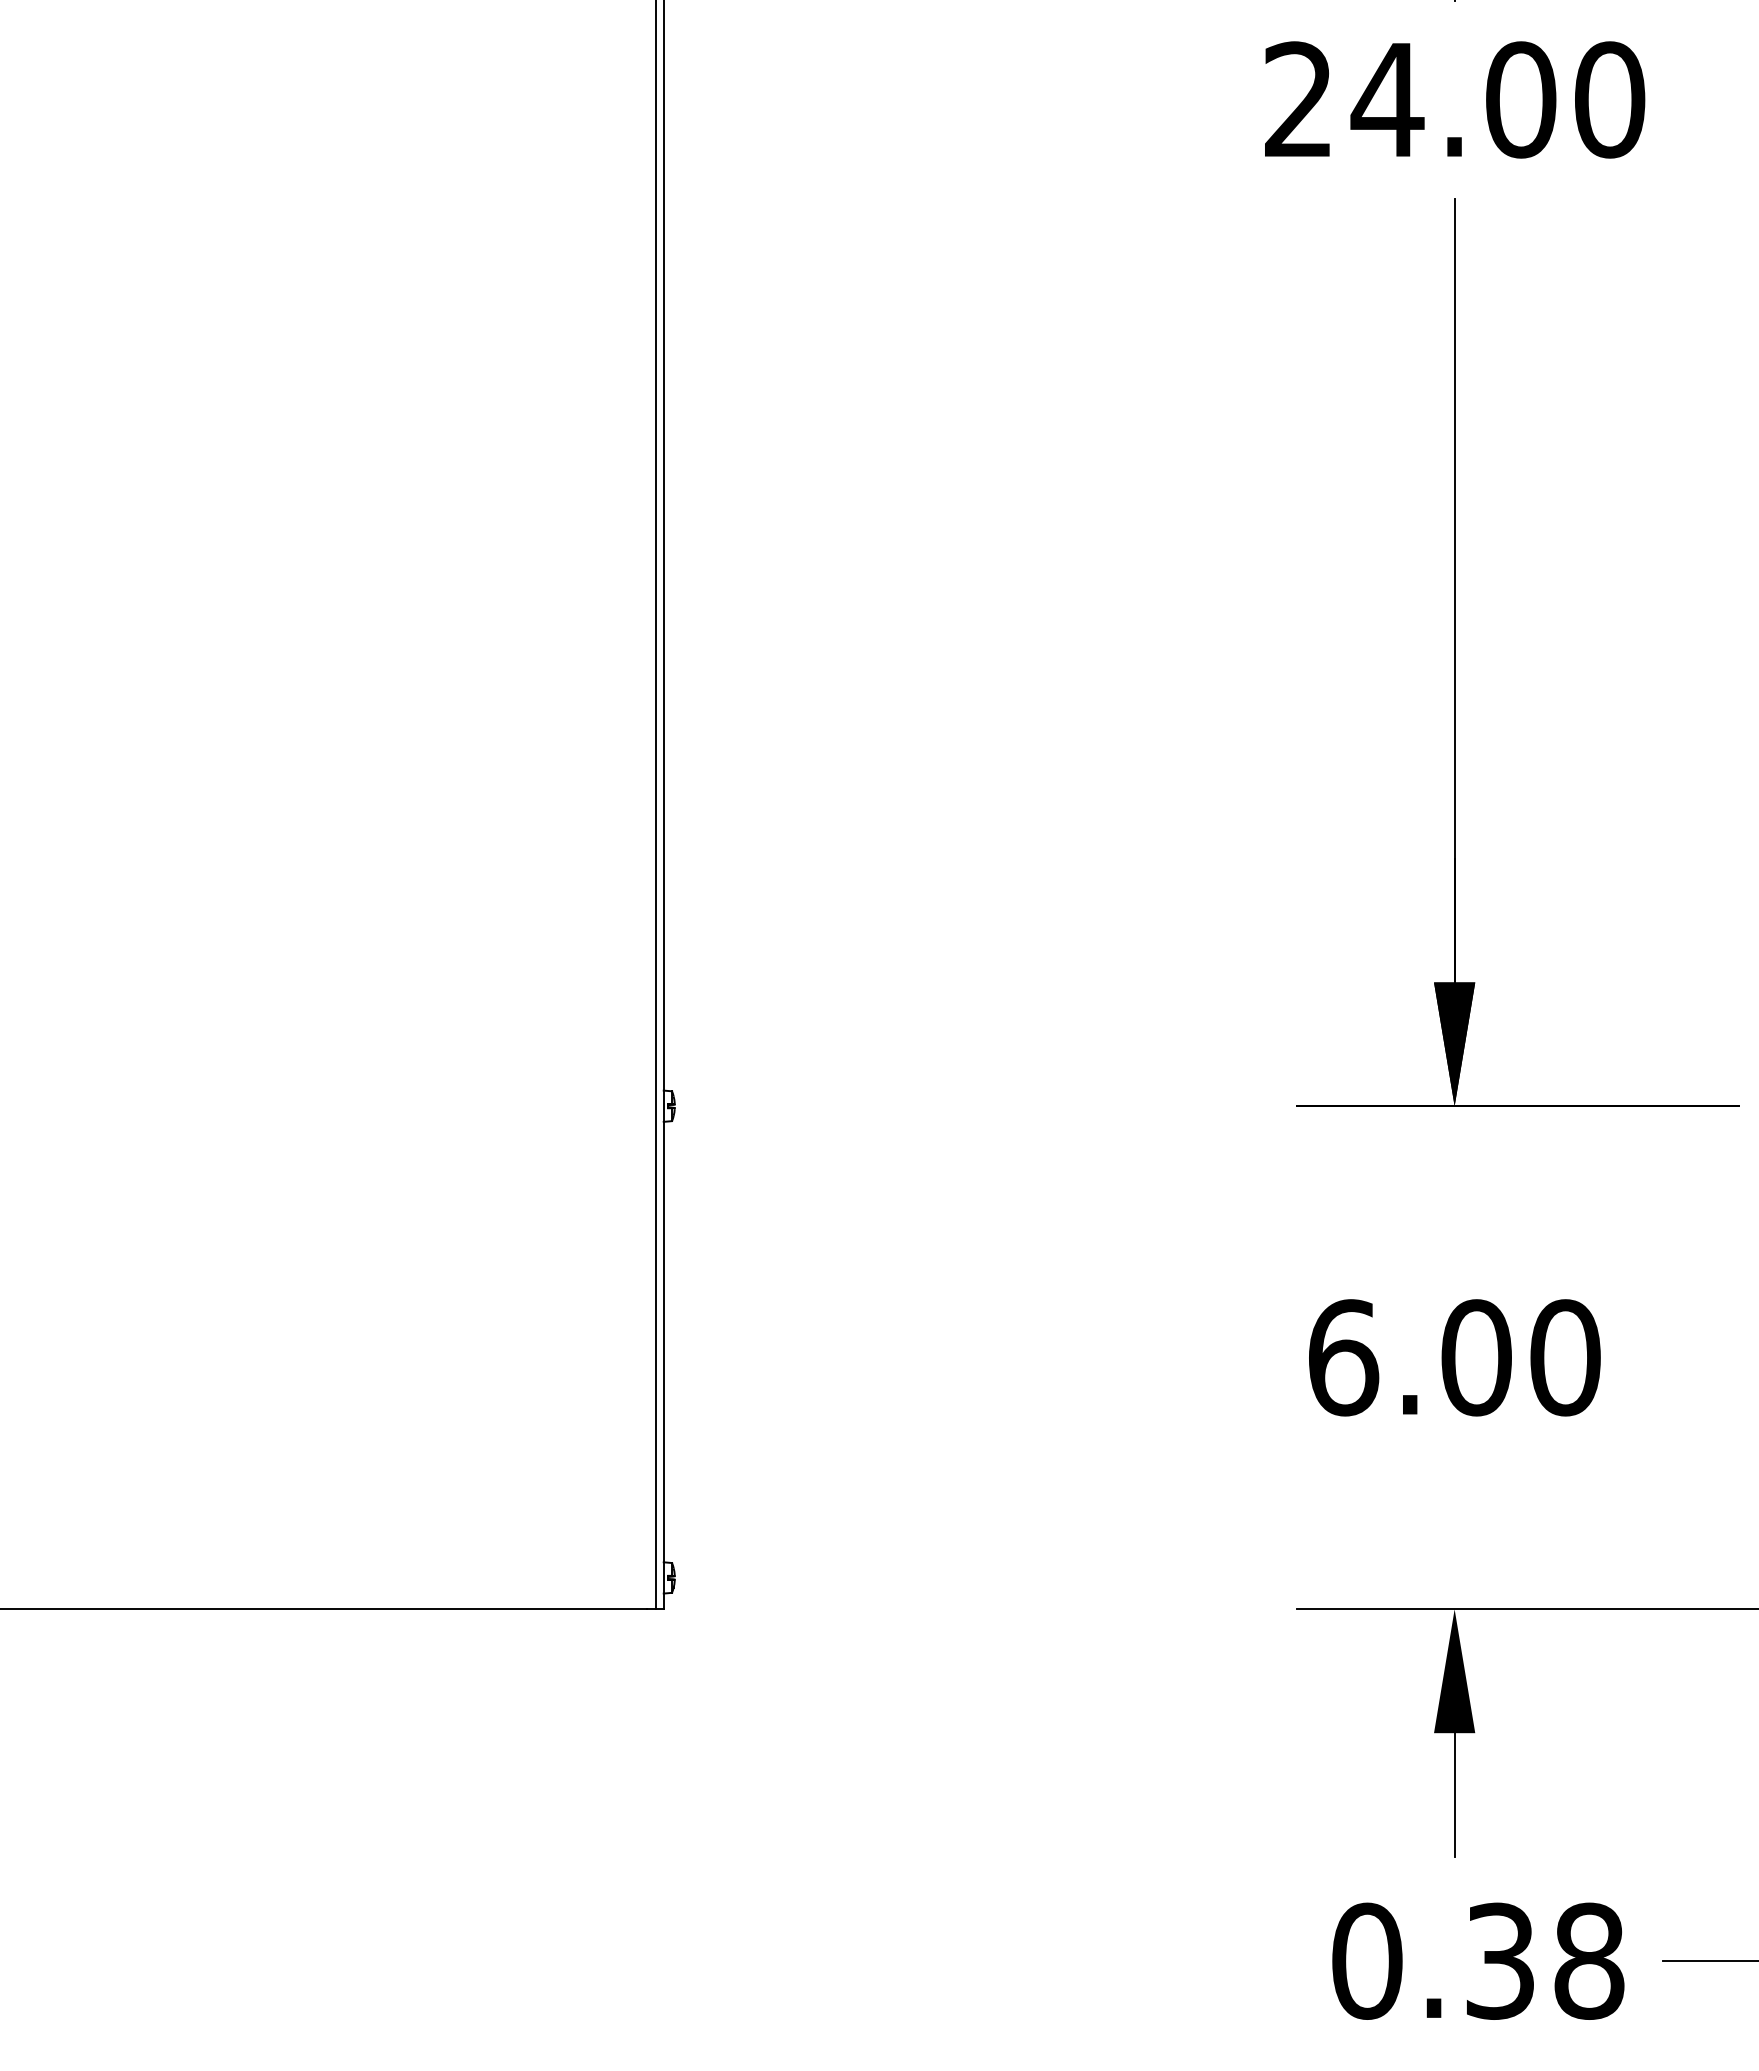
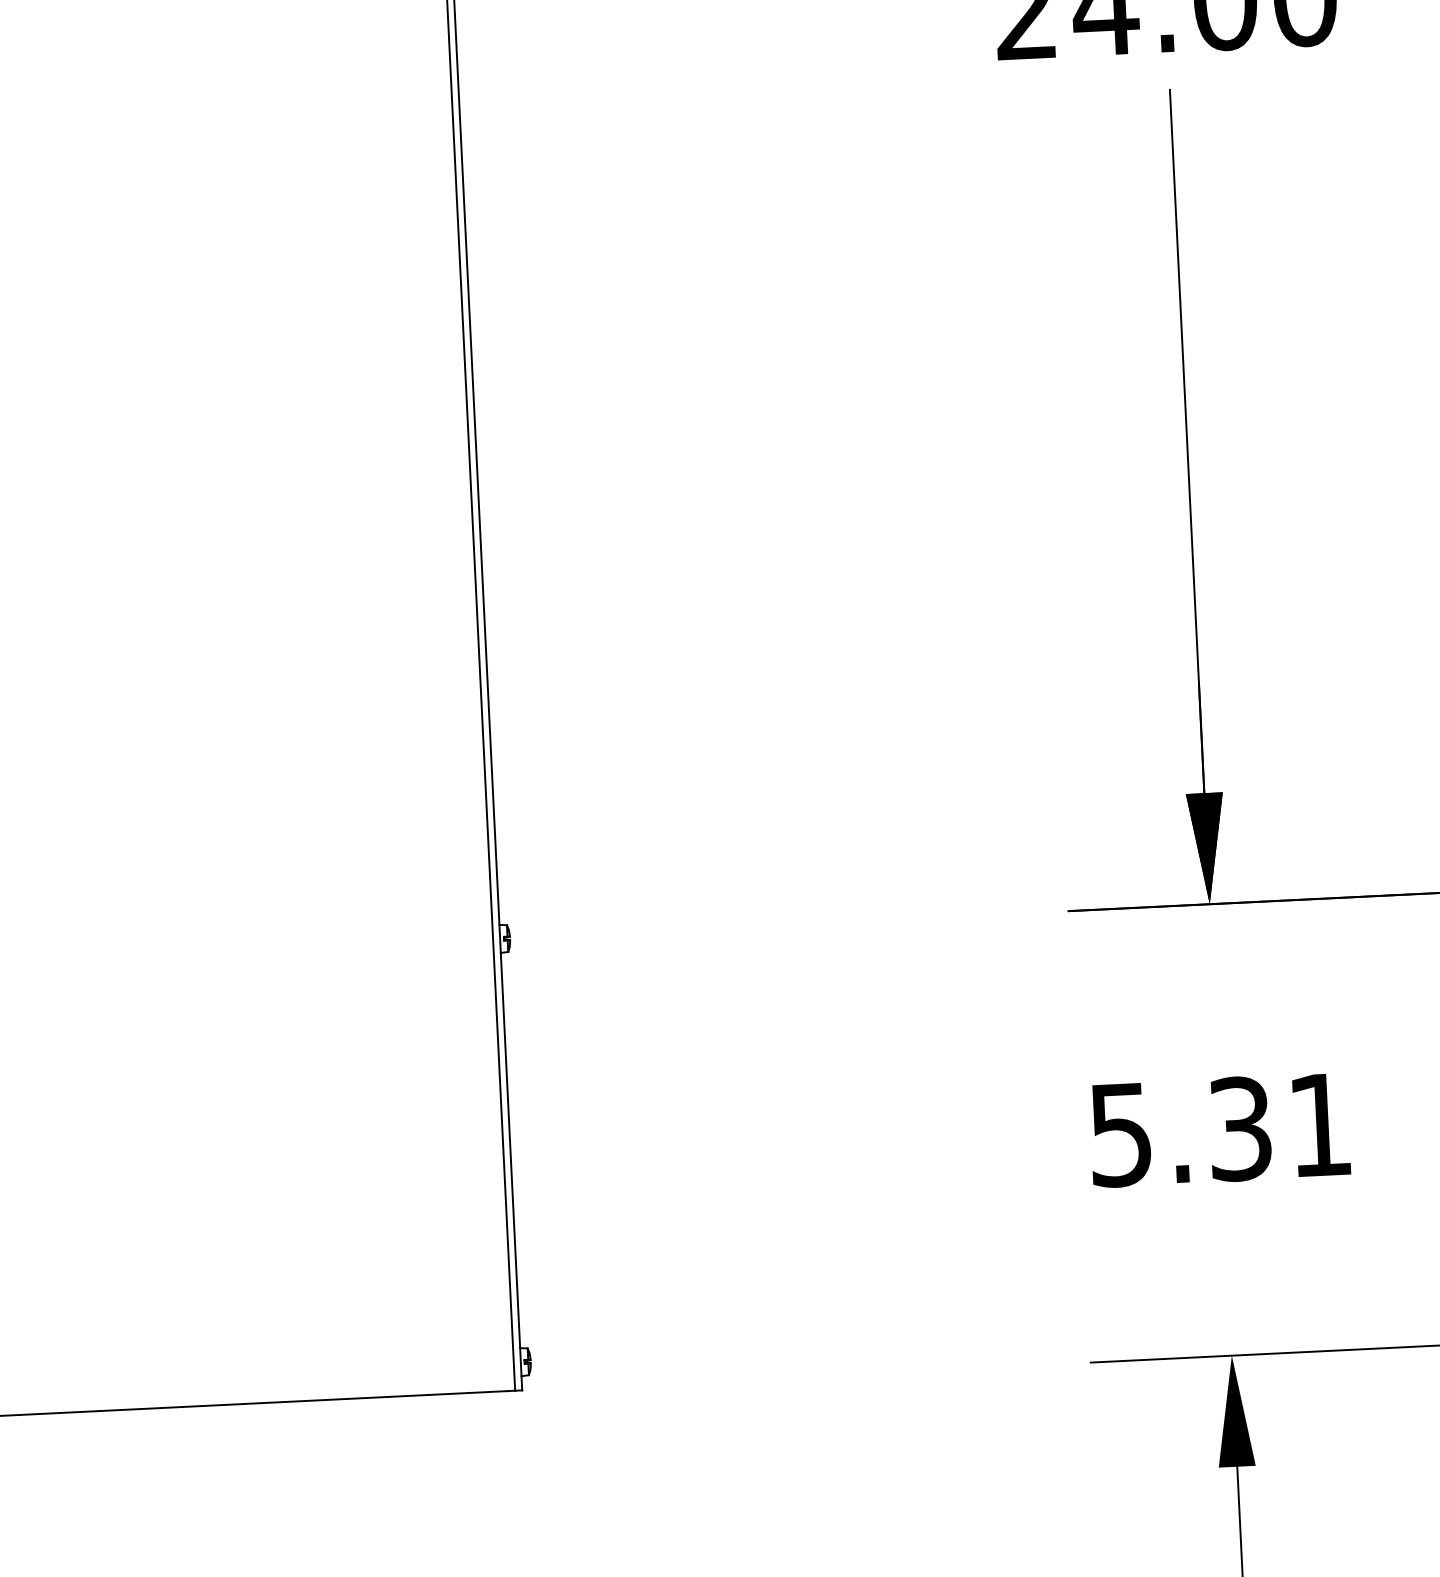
text: (1454, 1357) -> (1220, 1129), 6.00 -> 5.31

